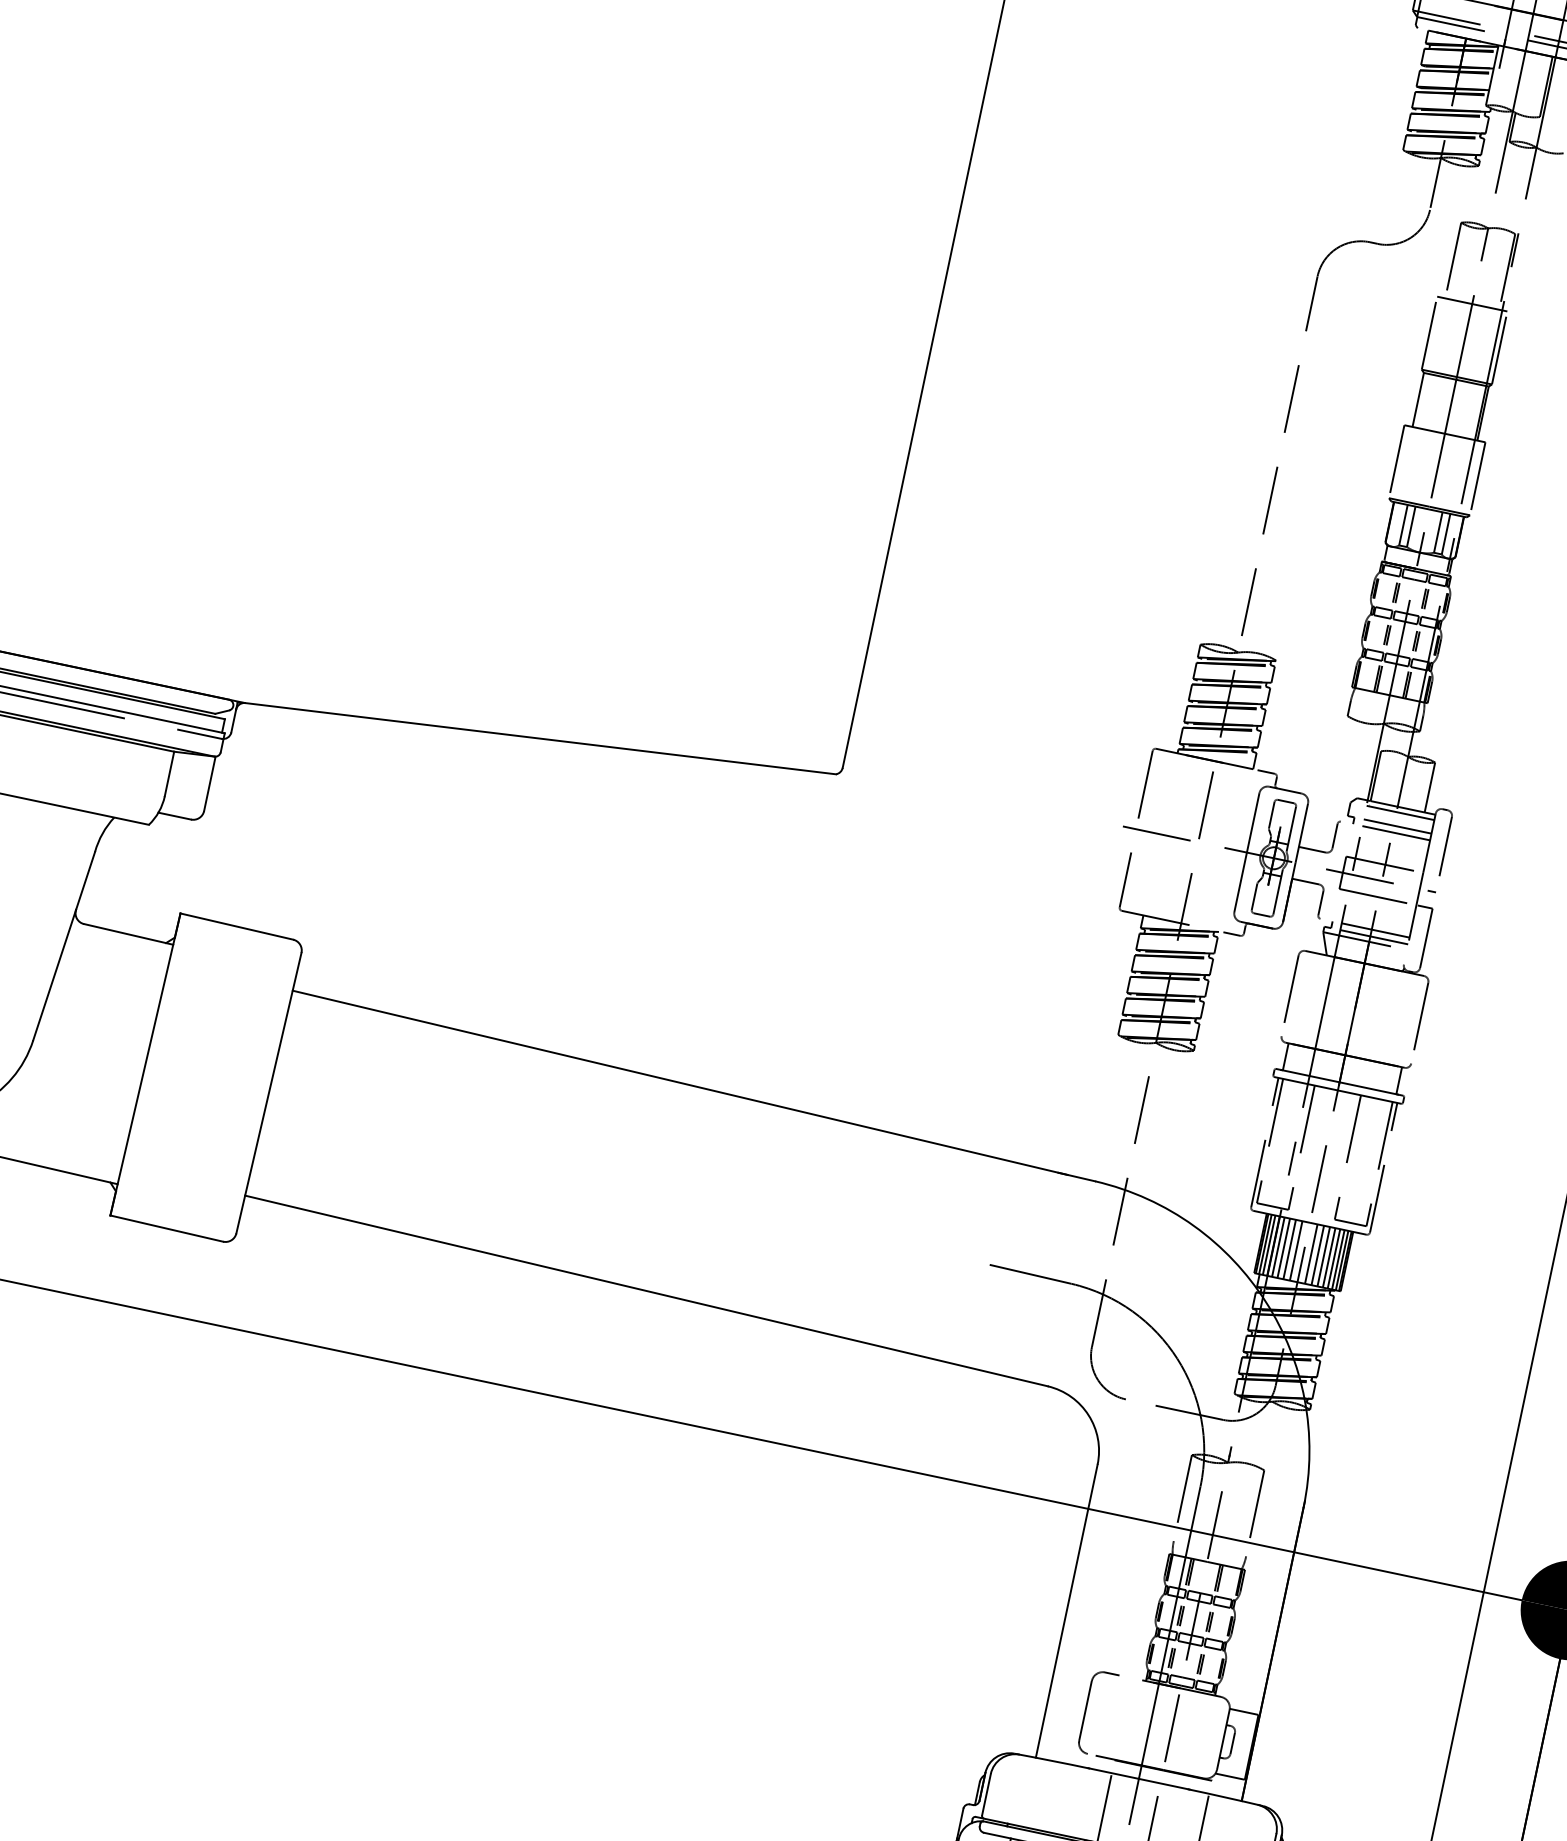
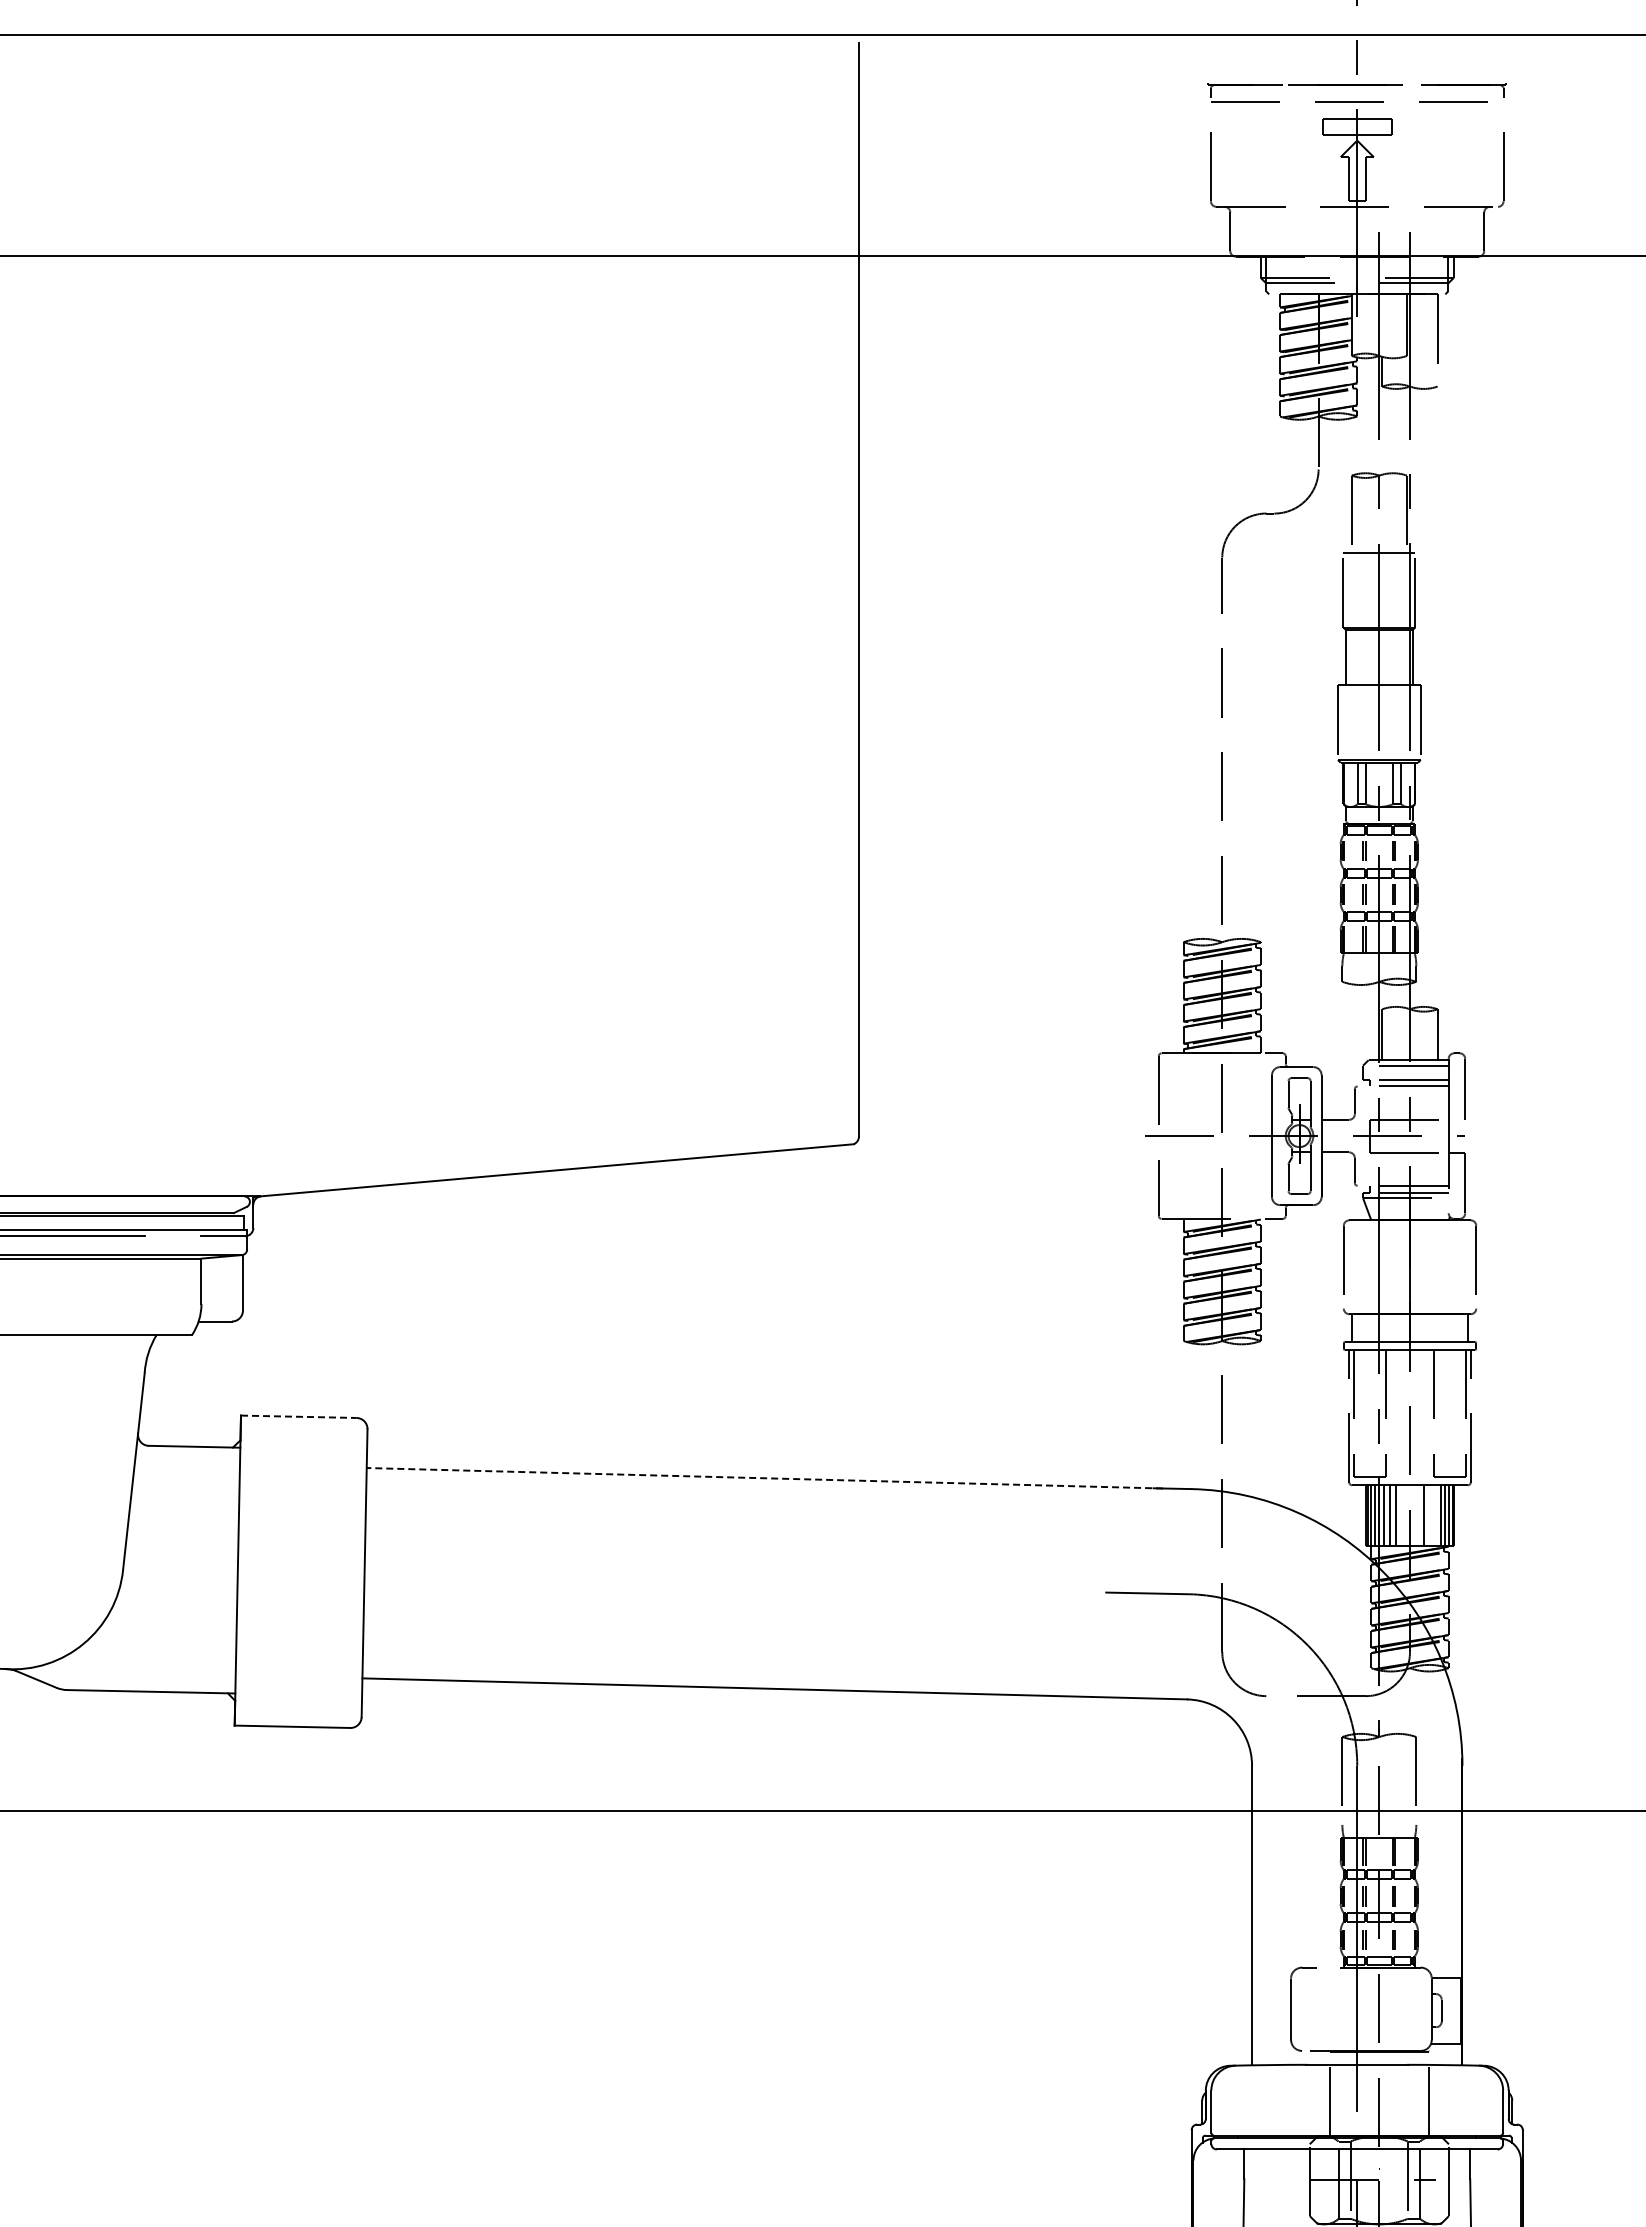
line: (236, 926) -> (298, 1416), solid -> dashed
line: (679, 1082) -> (764, 1478), solid -> dashed
line: (1296, 1250) -> (1402, 1515), removed
line: (1311, 1253) -> (1417, 1515), removed
line: (1323, 1256) -> (1430, 1515), removed
line: (1328, 1257) -> (1435, 1515), removed

